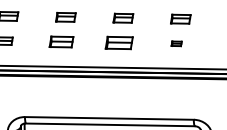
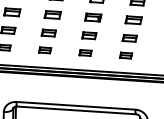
part: (62, 42) -> (45, 50), size x0.71
part: (119, 42) -> (85, 52), size x0.62
part: (175, 43) -> (125, 55), size x1.67

